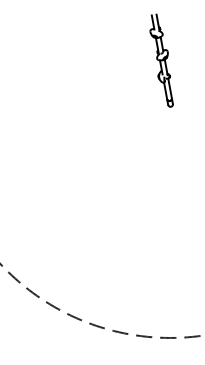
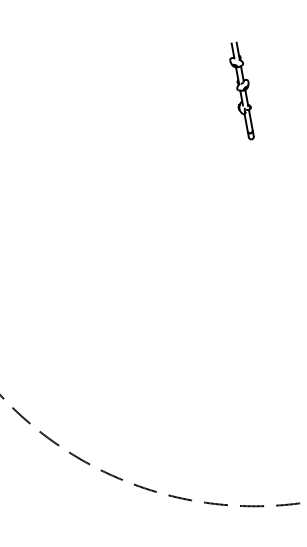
part: (161, 60) -> (241, 90), size x0.7

